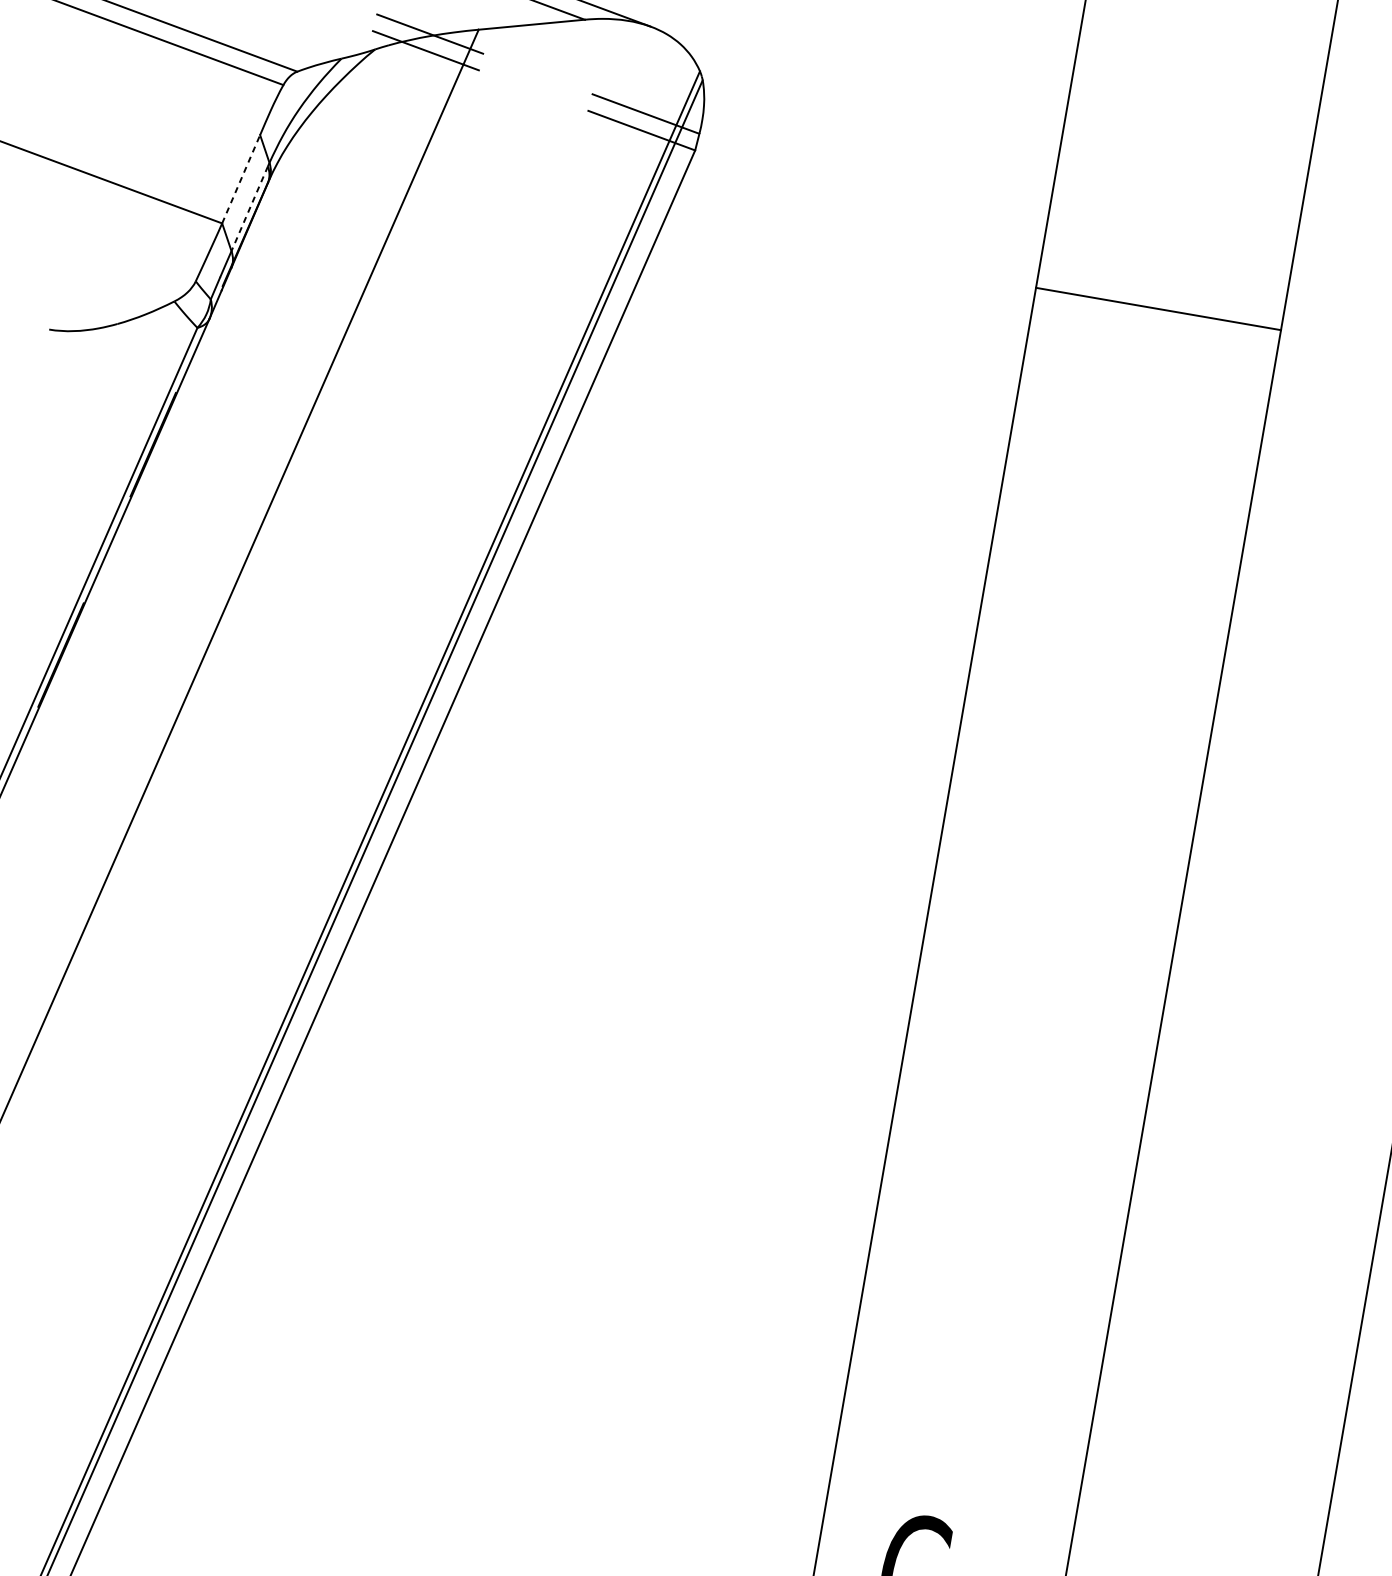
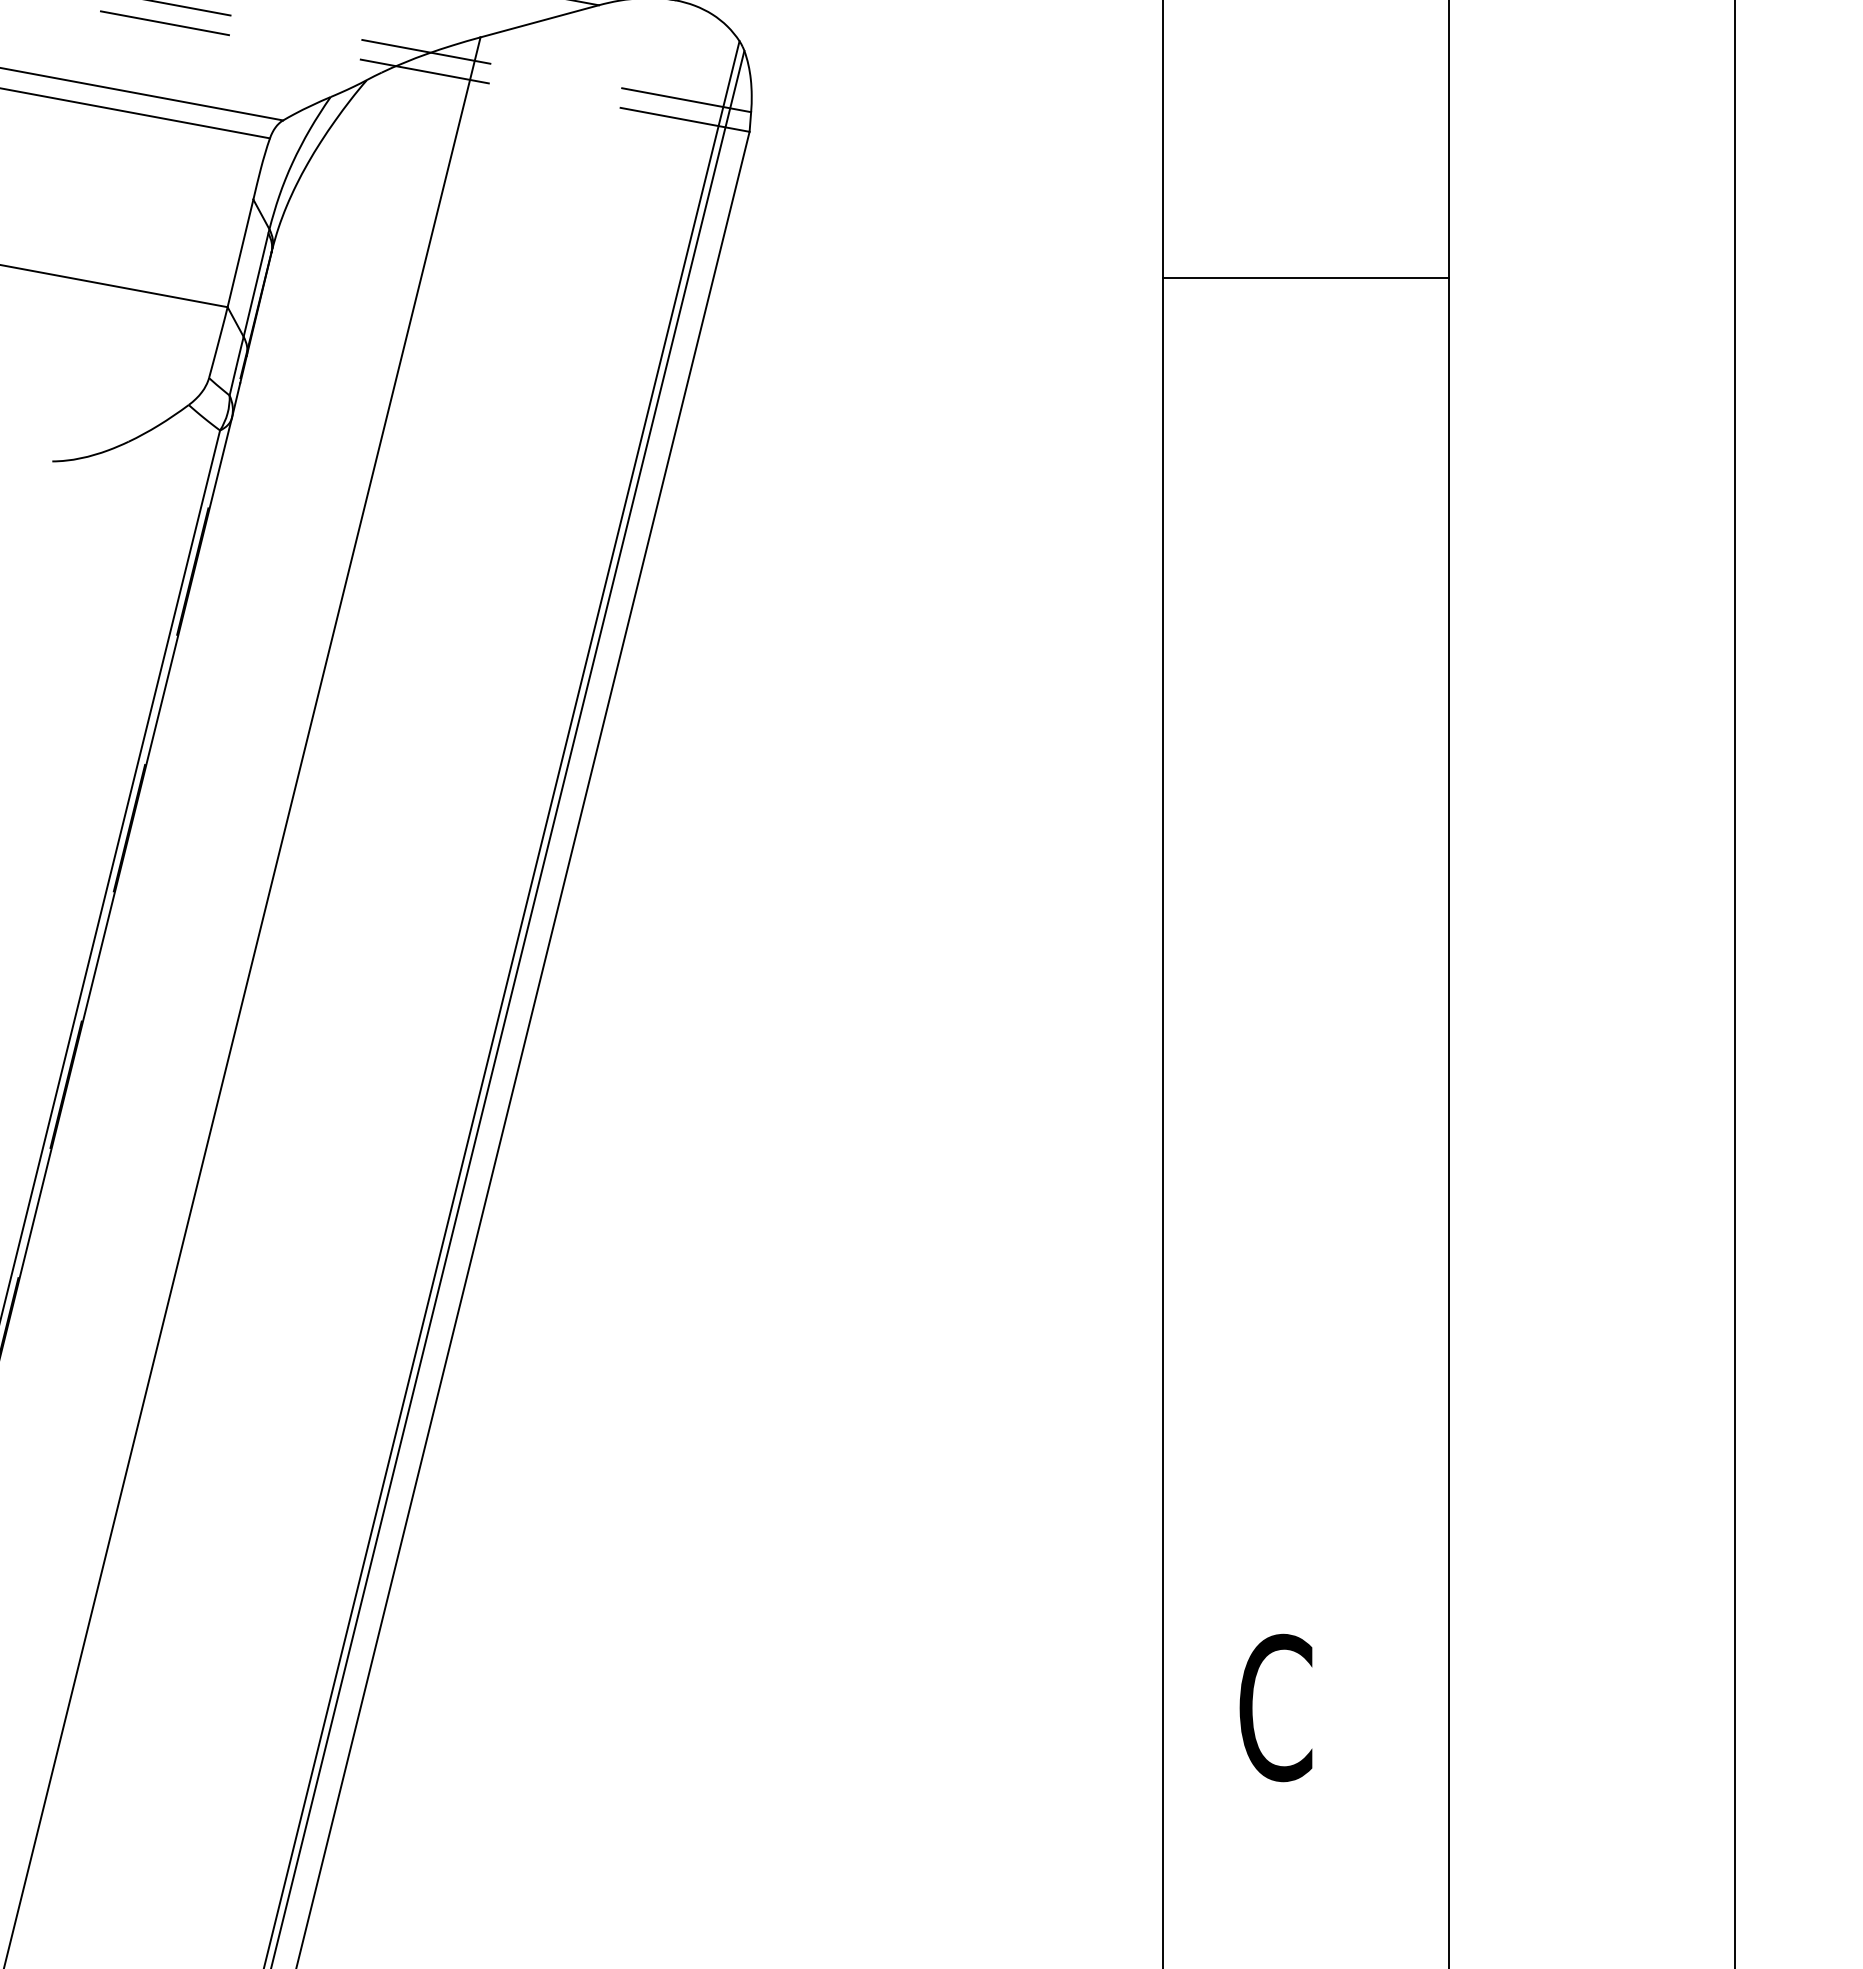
line: (241, 178) -> (240, 252), dashed -> solid
line: (249, 208) -> (255, 285), dashed -> solid
line: (1158, 308) -> (1305, 277), moved

